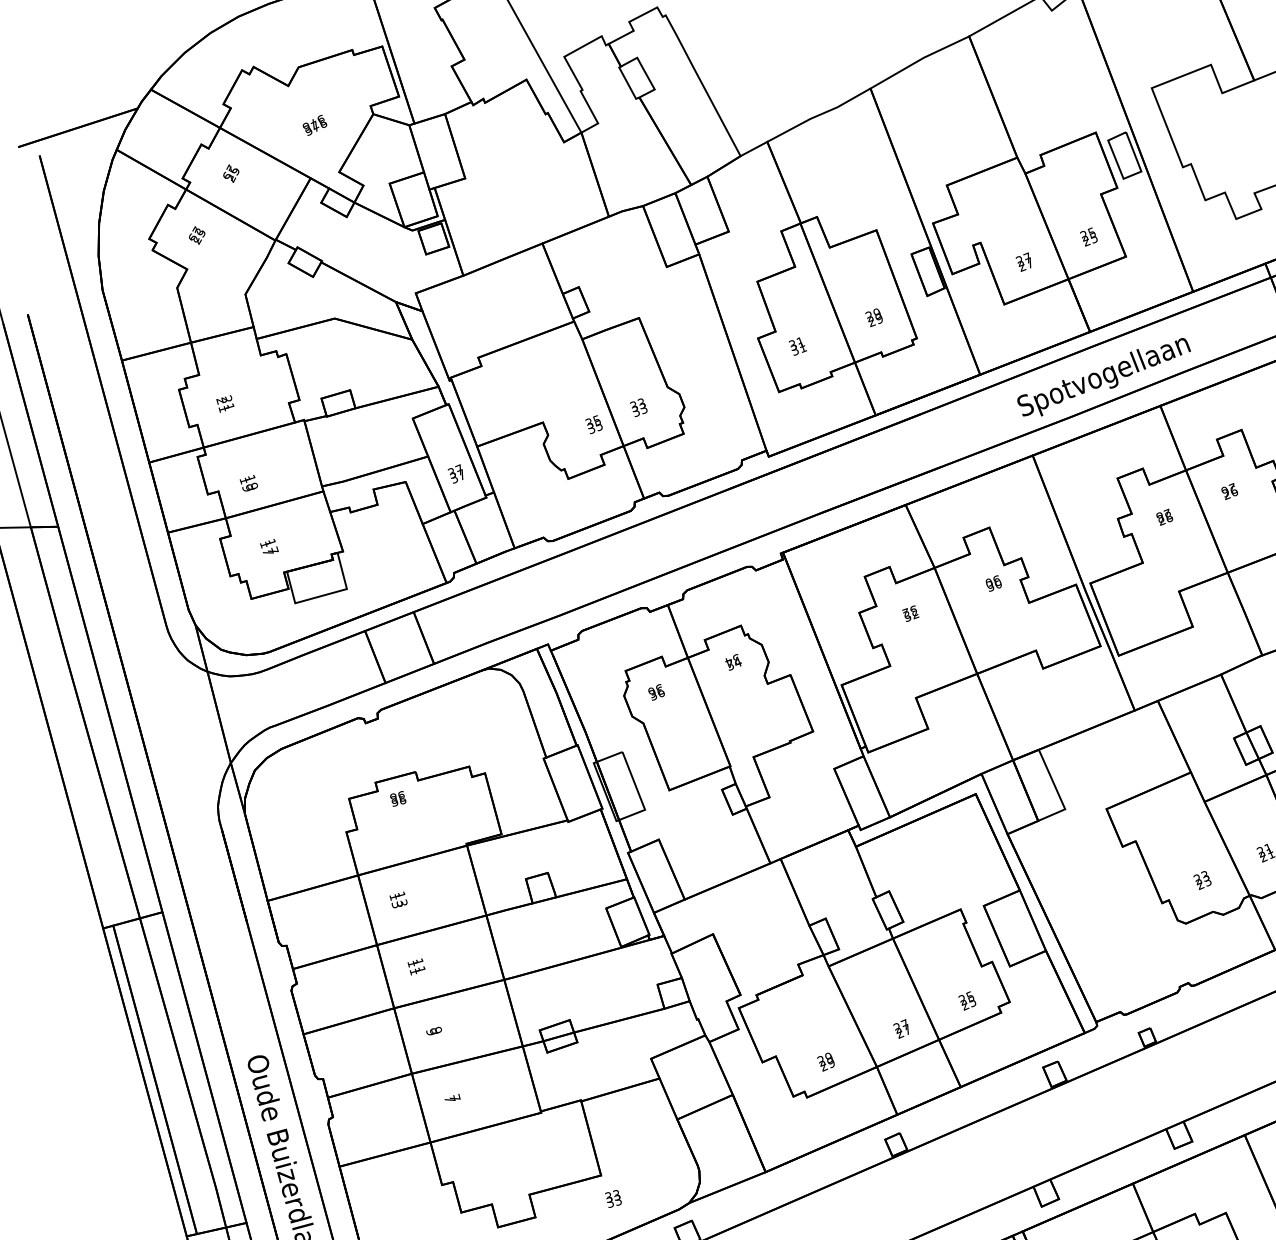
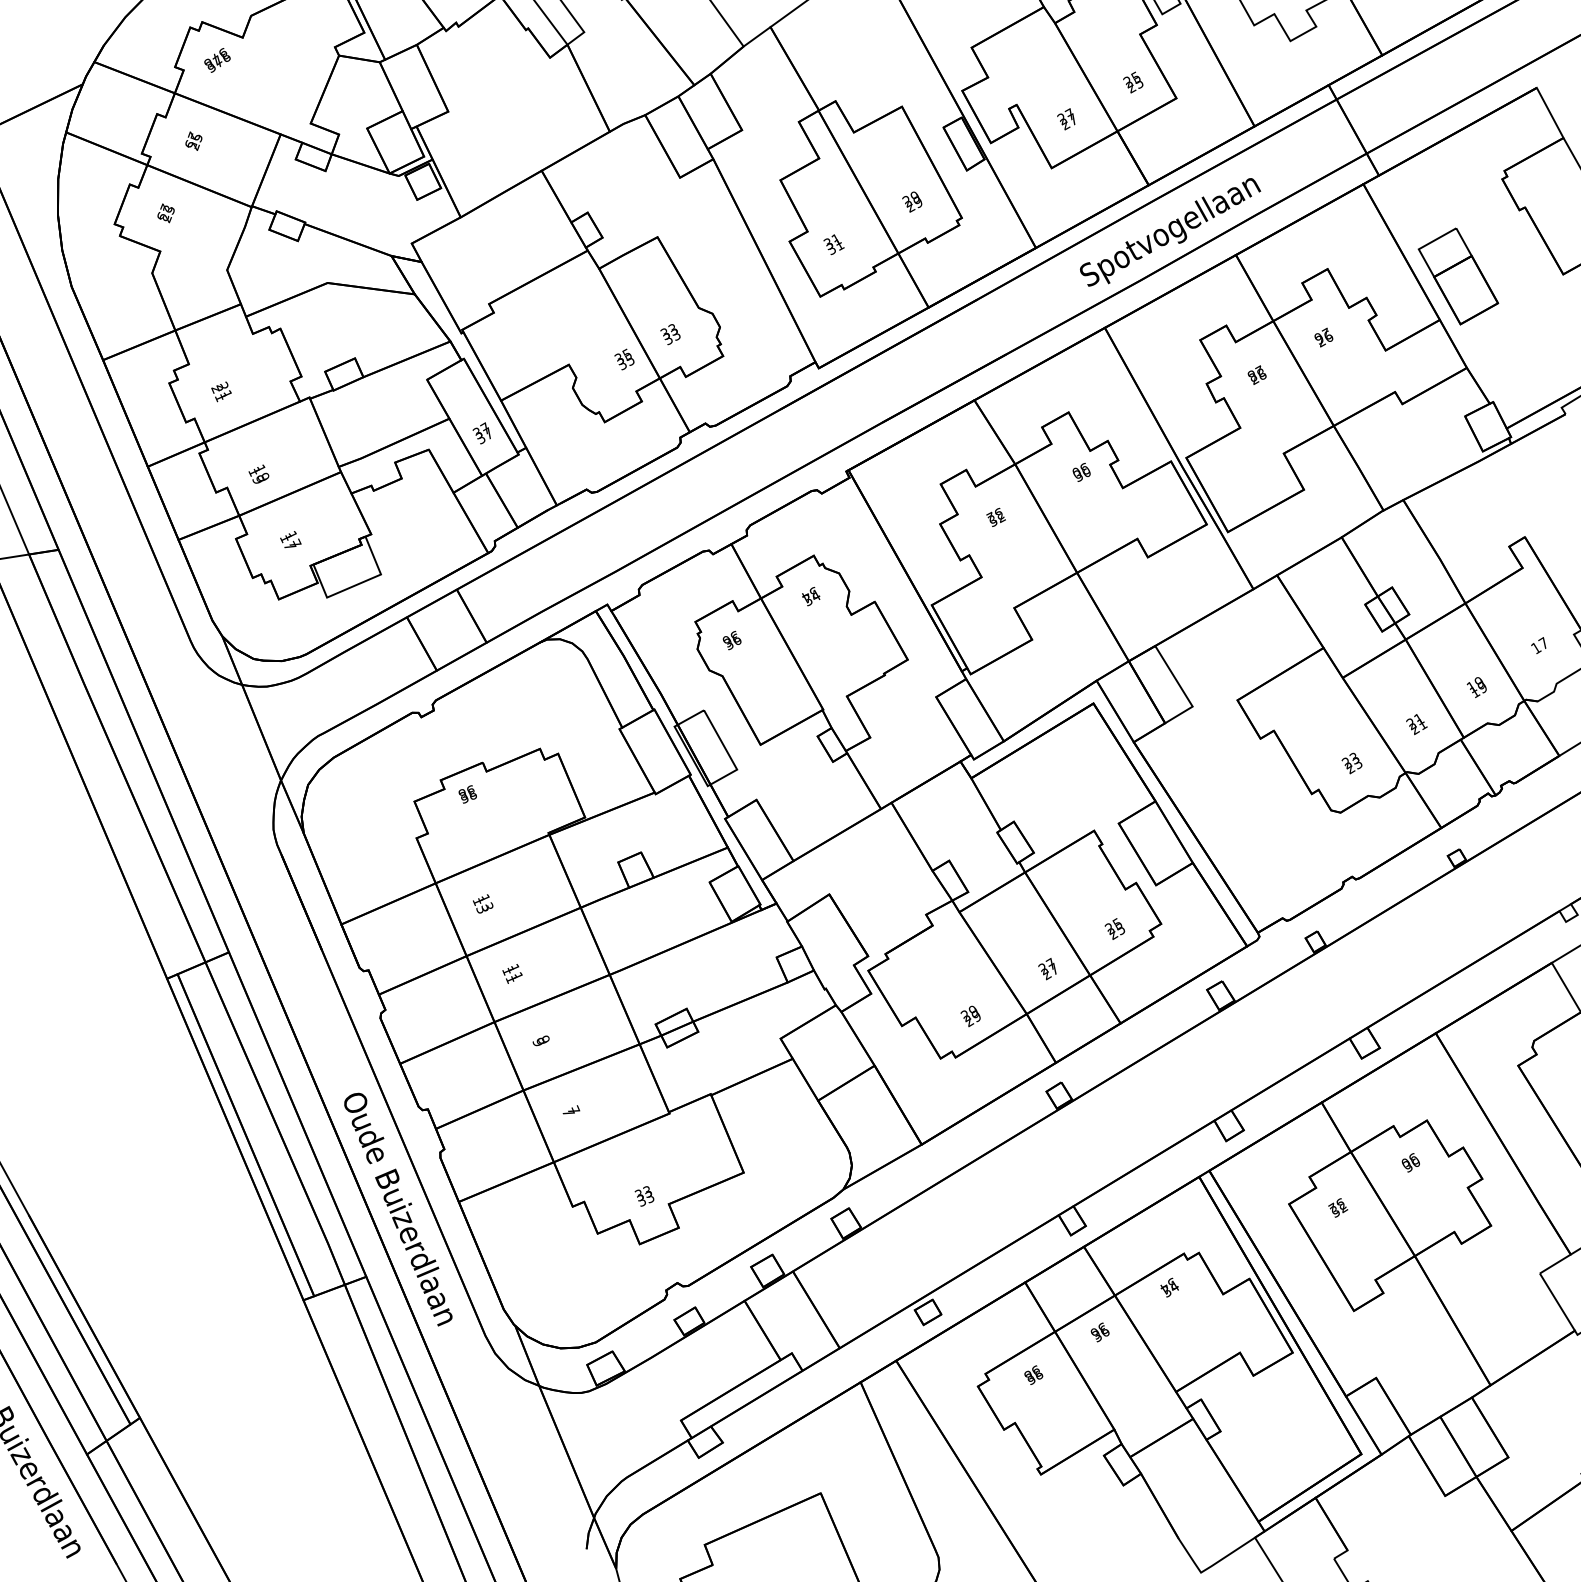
text: (314, 125) -> (217, 60), moved
text: (613, 1199) -> (644, 1196), moved

